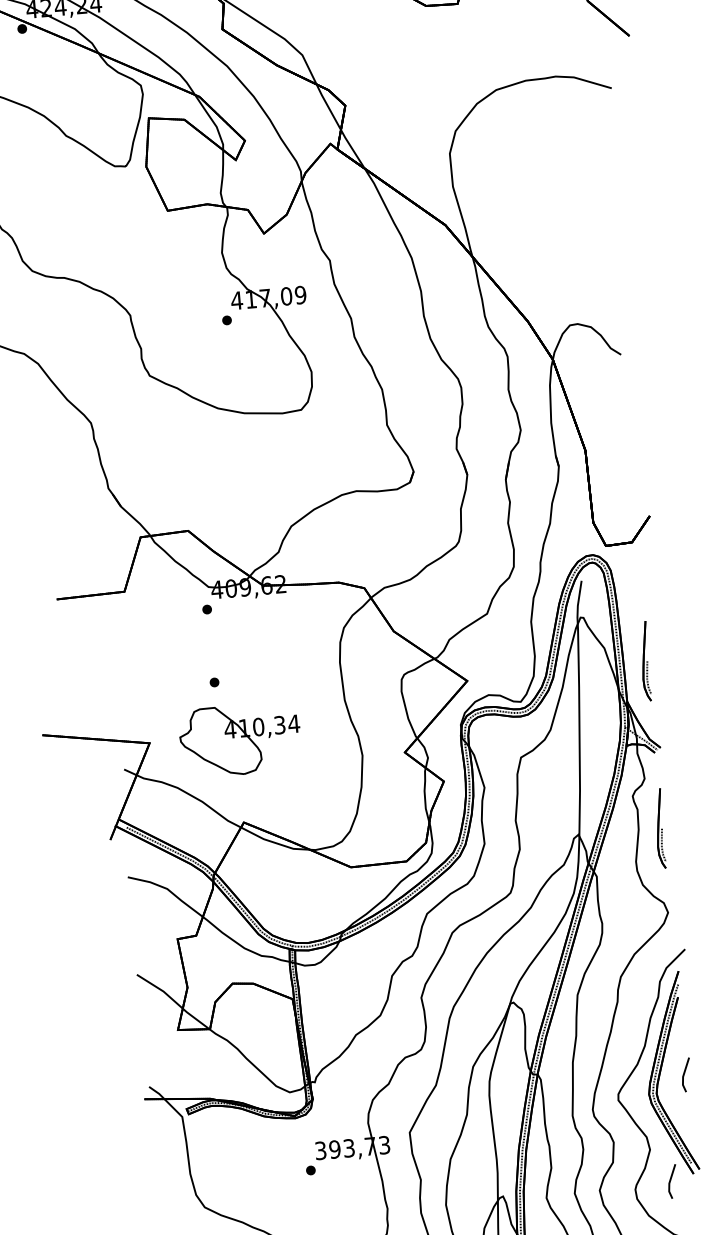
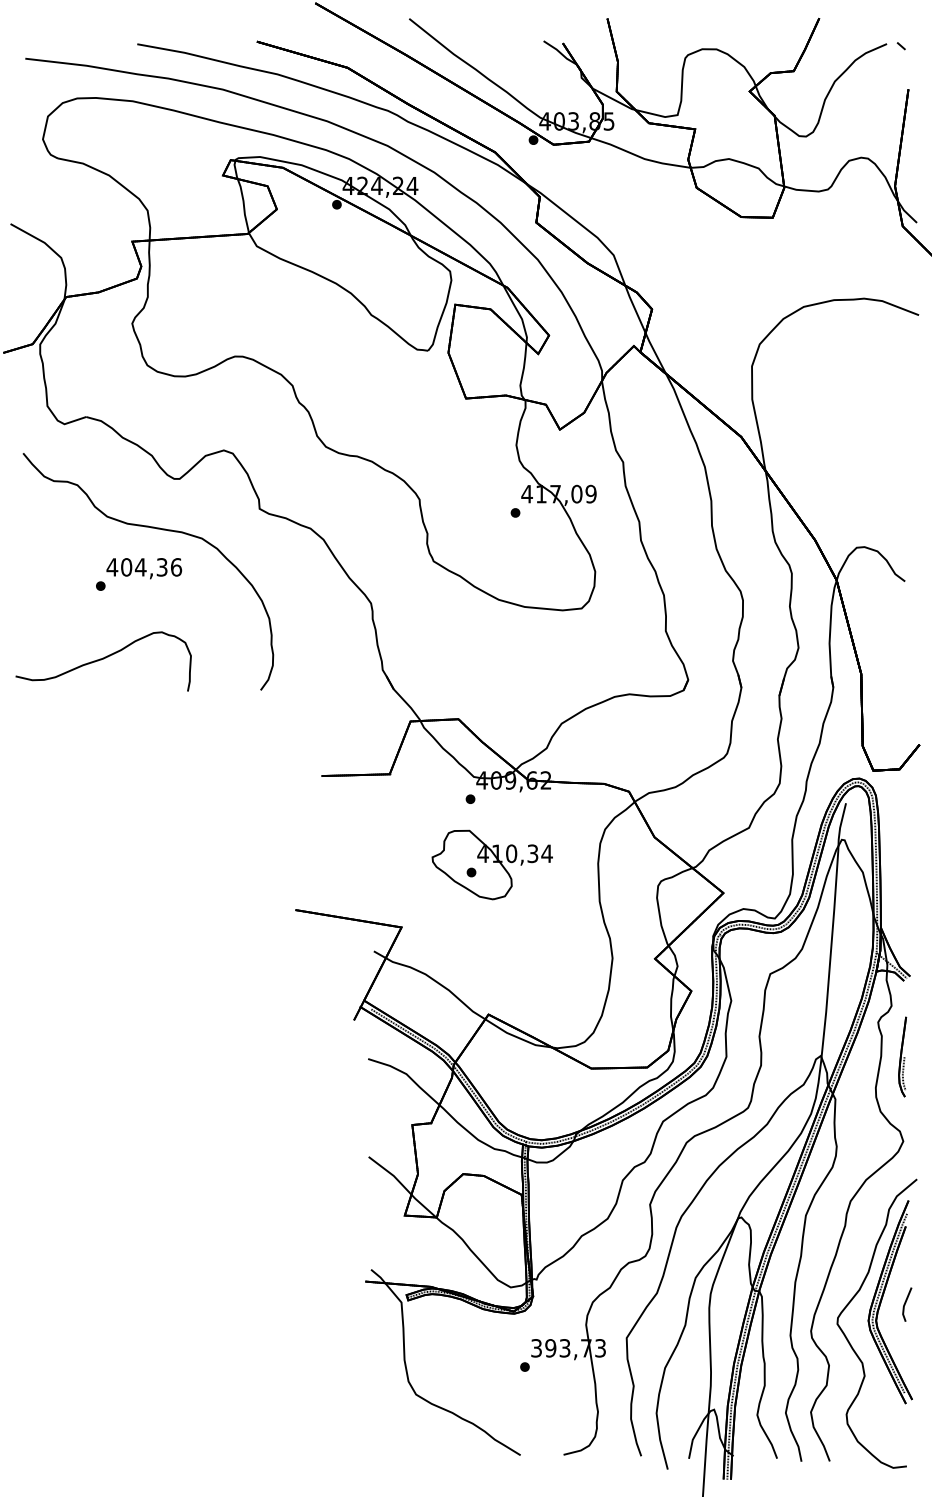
part: (645, 660) -> (902, 888), removed
part: (239, 739) -> (491, 864), moved
line: (671, 1180) -> (883, 1408), removed

